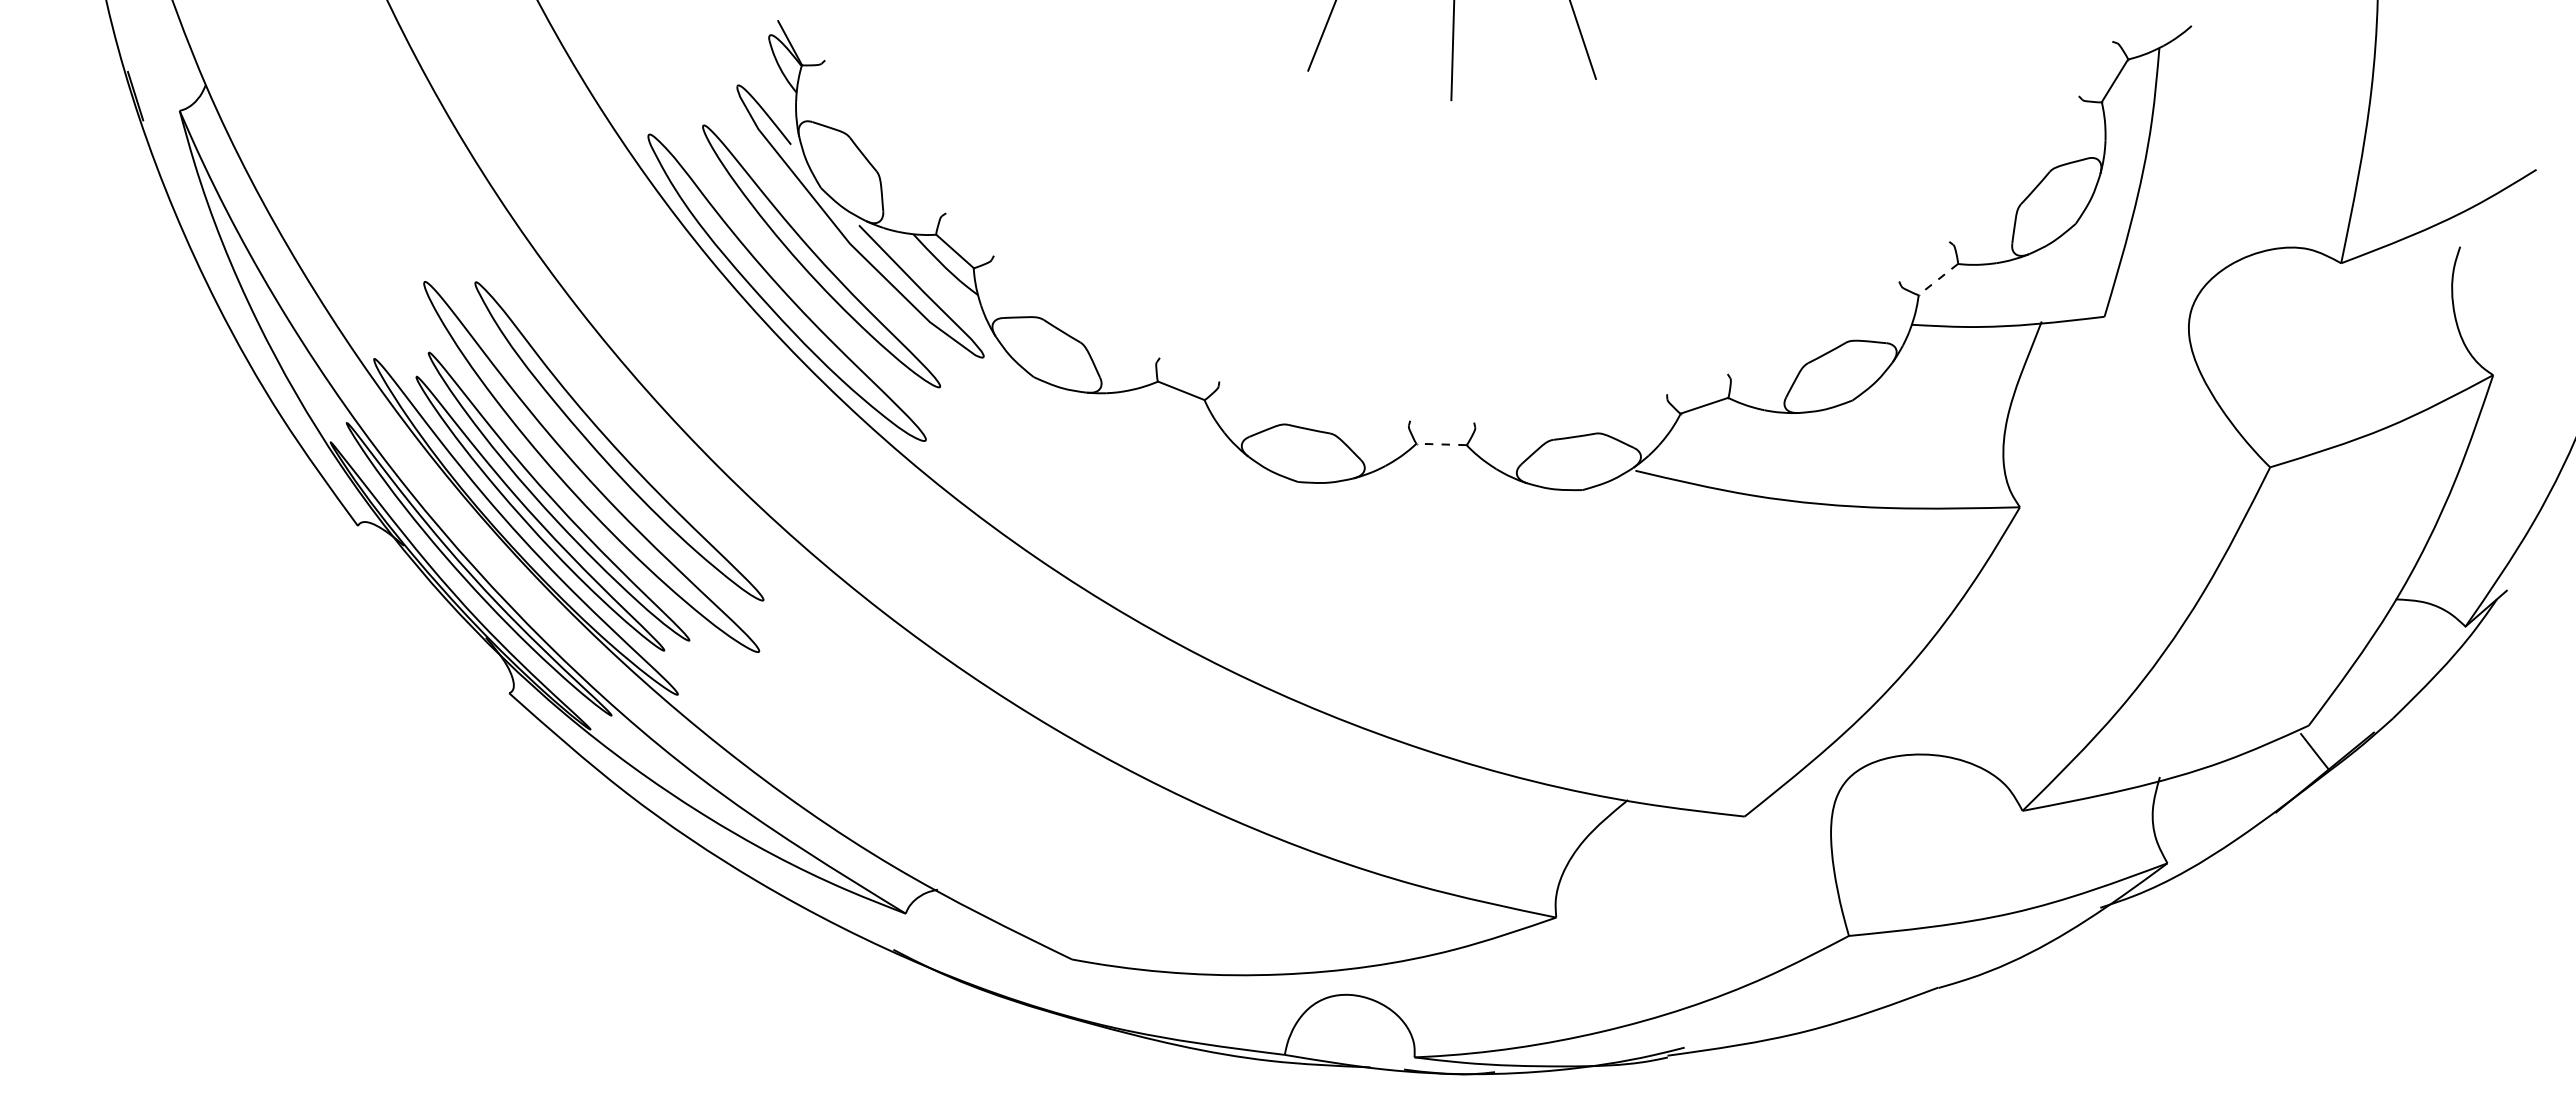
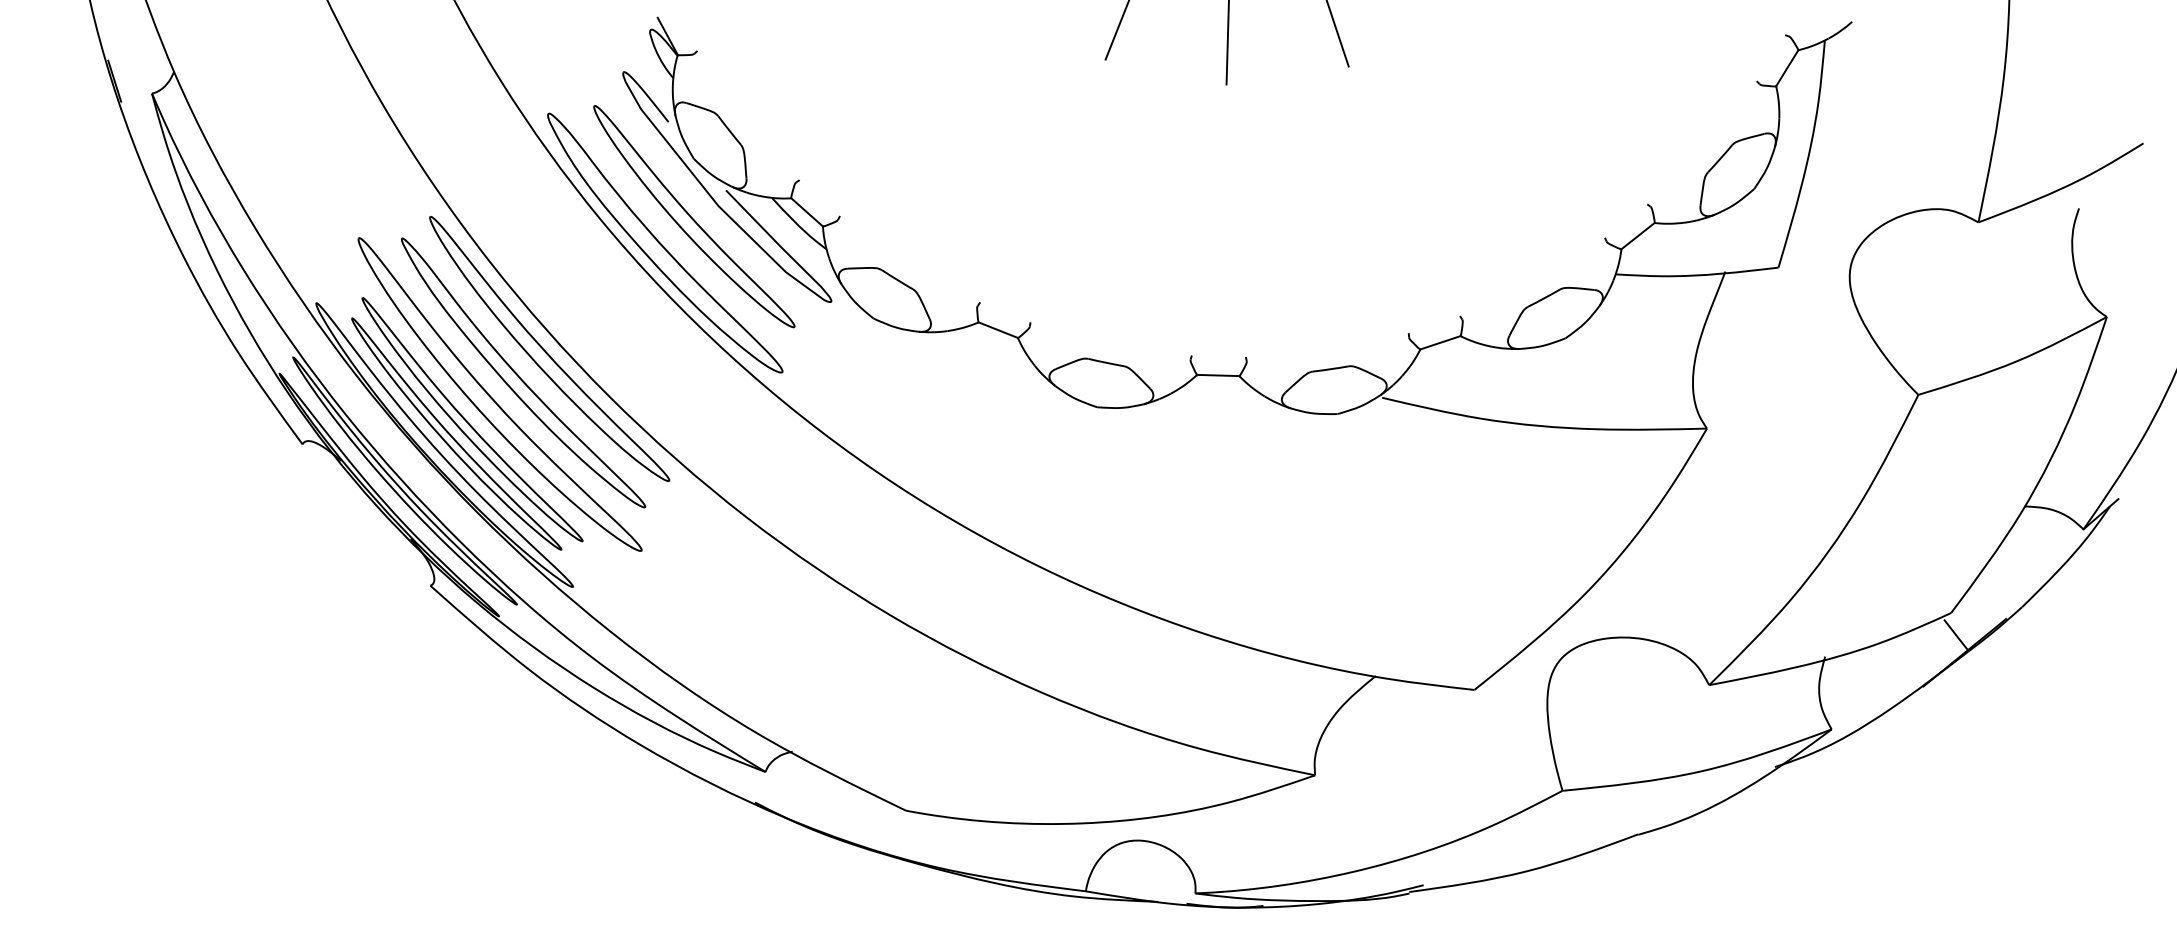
line: (1937, 279) -> (1637, 236), dashed -> solid
part: (650, 412) -> (549, 348), added
line: (1441, 444) -> (1218, 375), dashed -> solid

